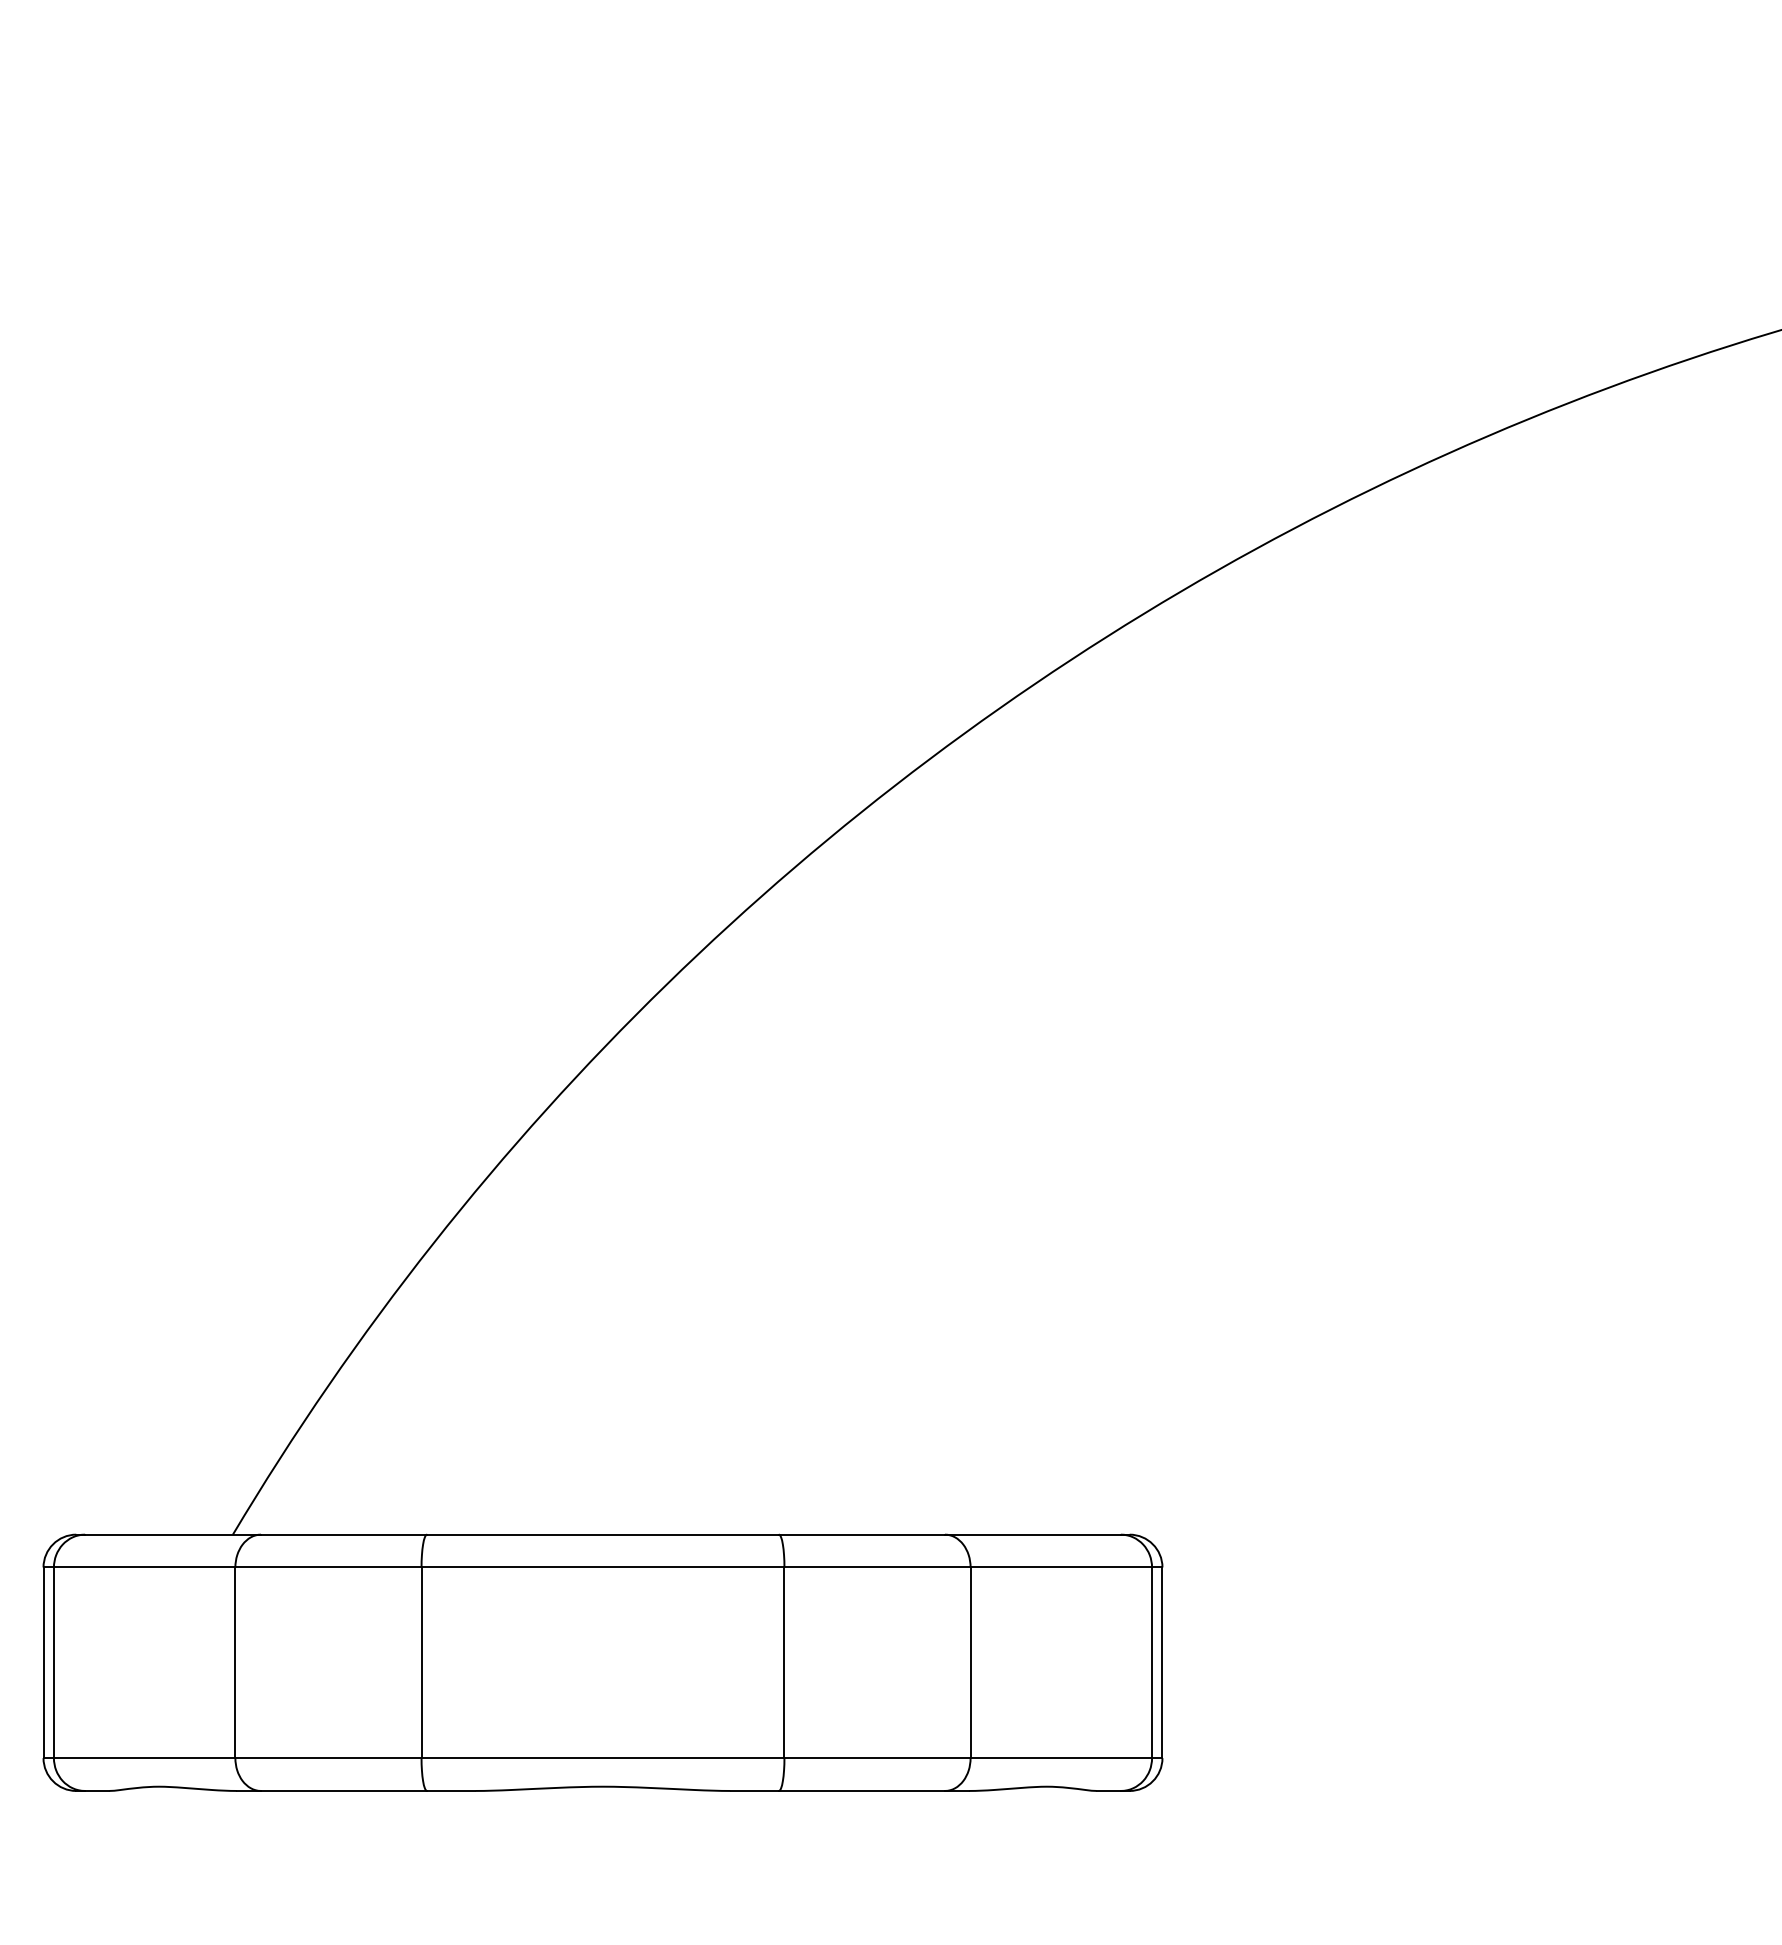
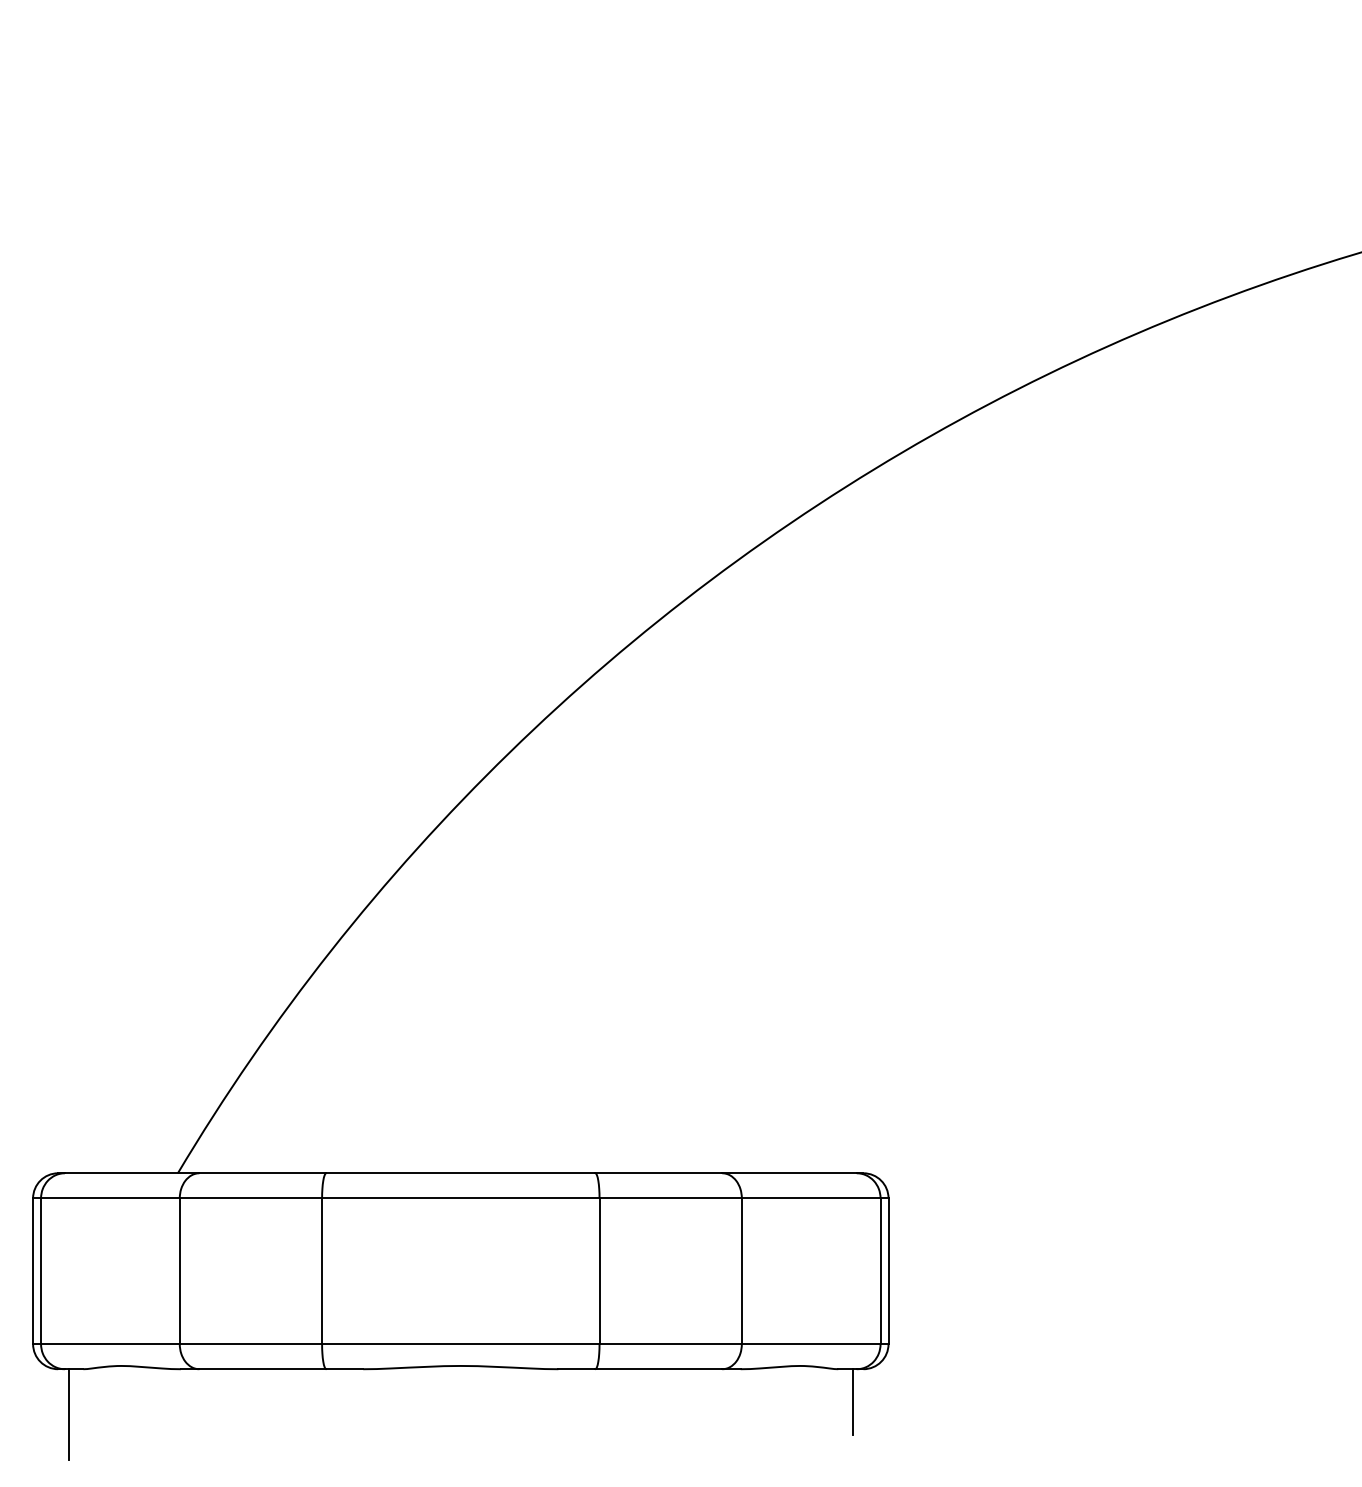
line: (1115, 1833) -> (852, 1401), added
line: (90, 1849) -> (69, 1413), added

